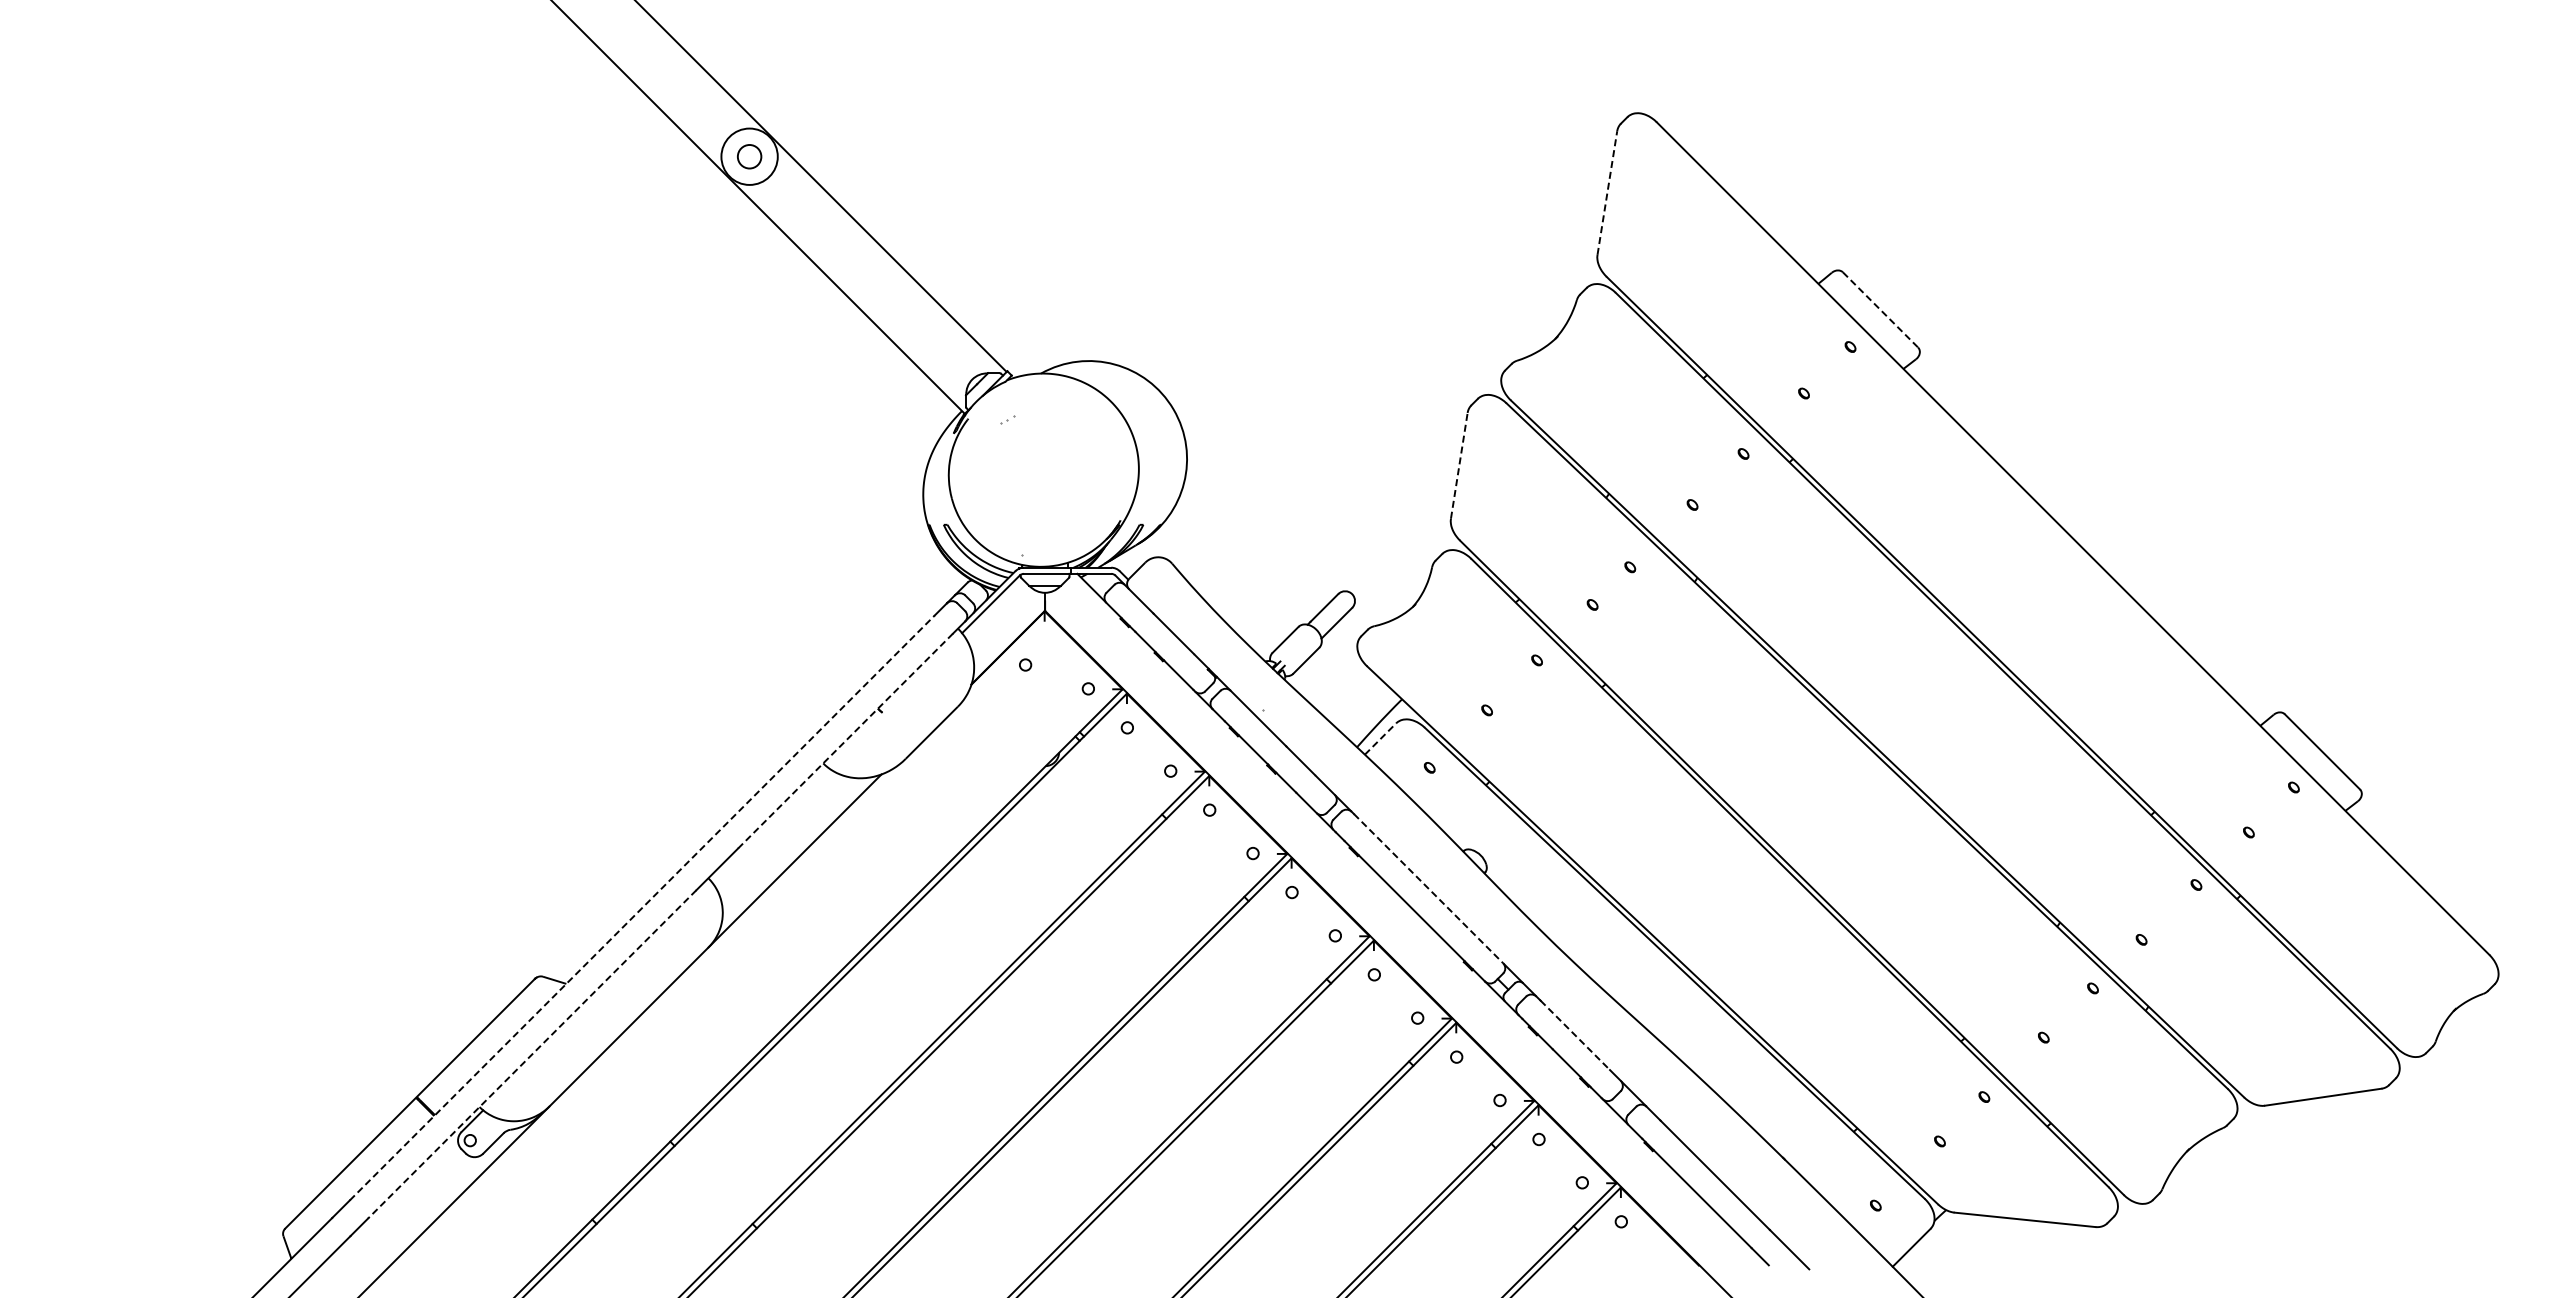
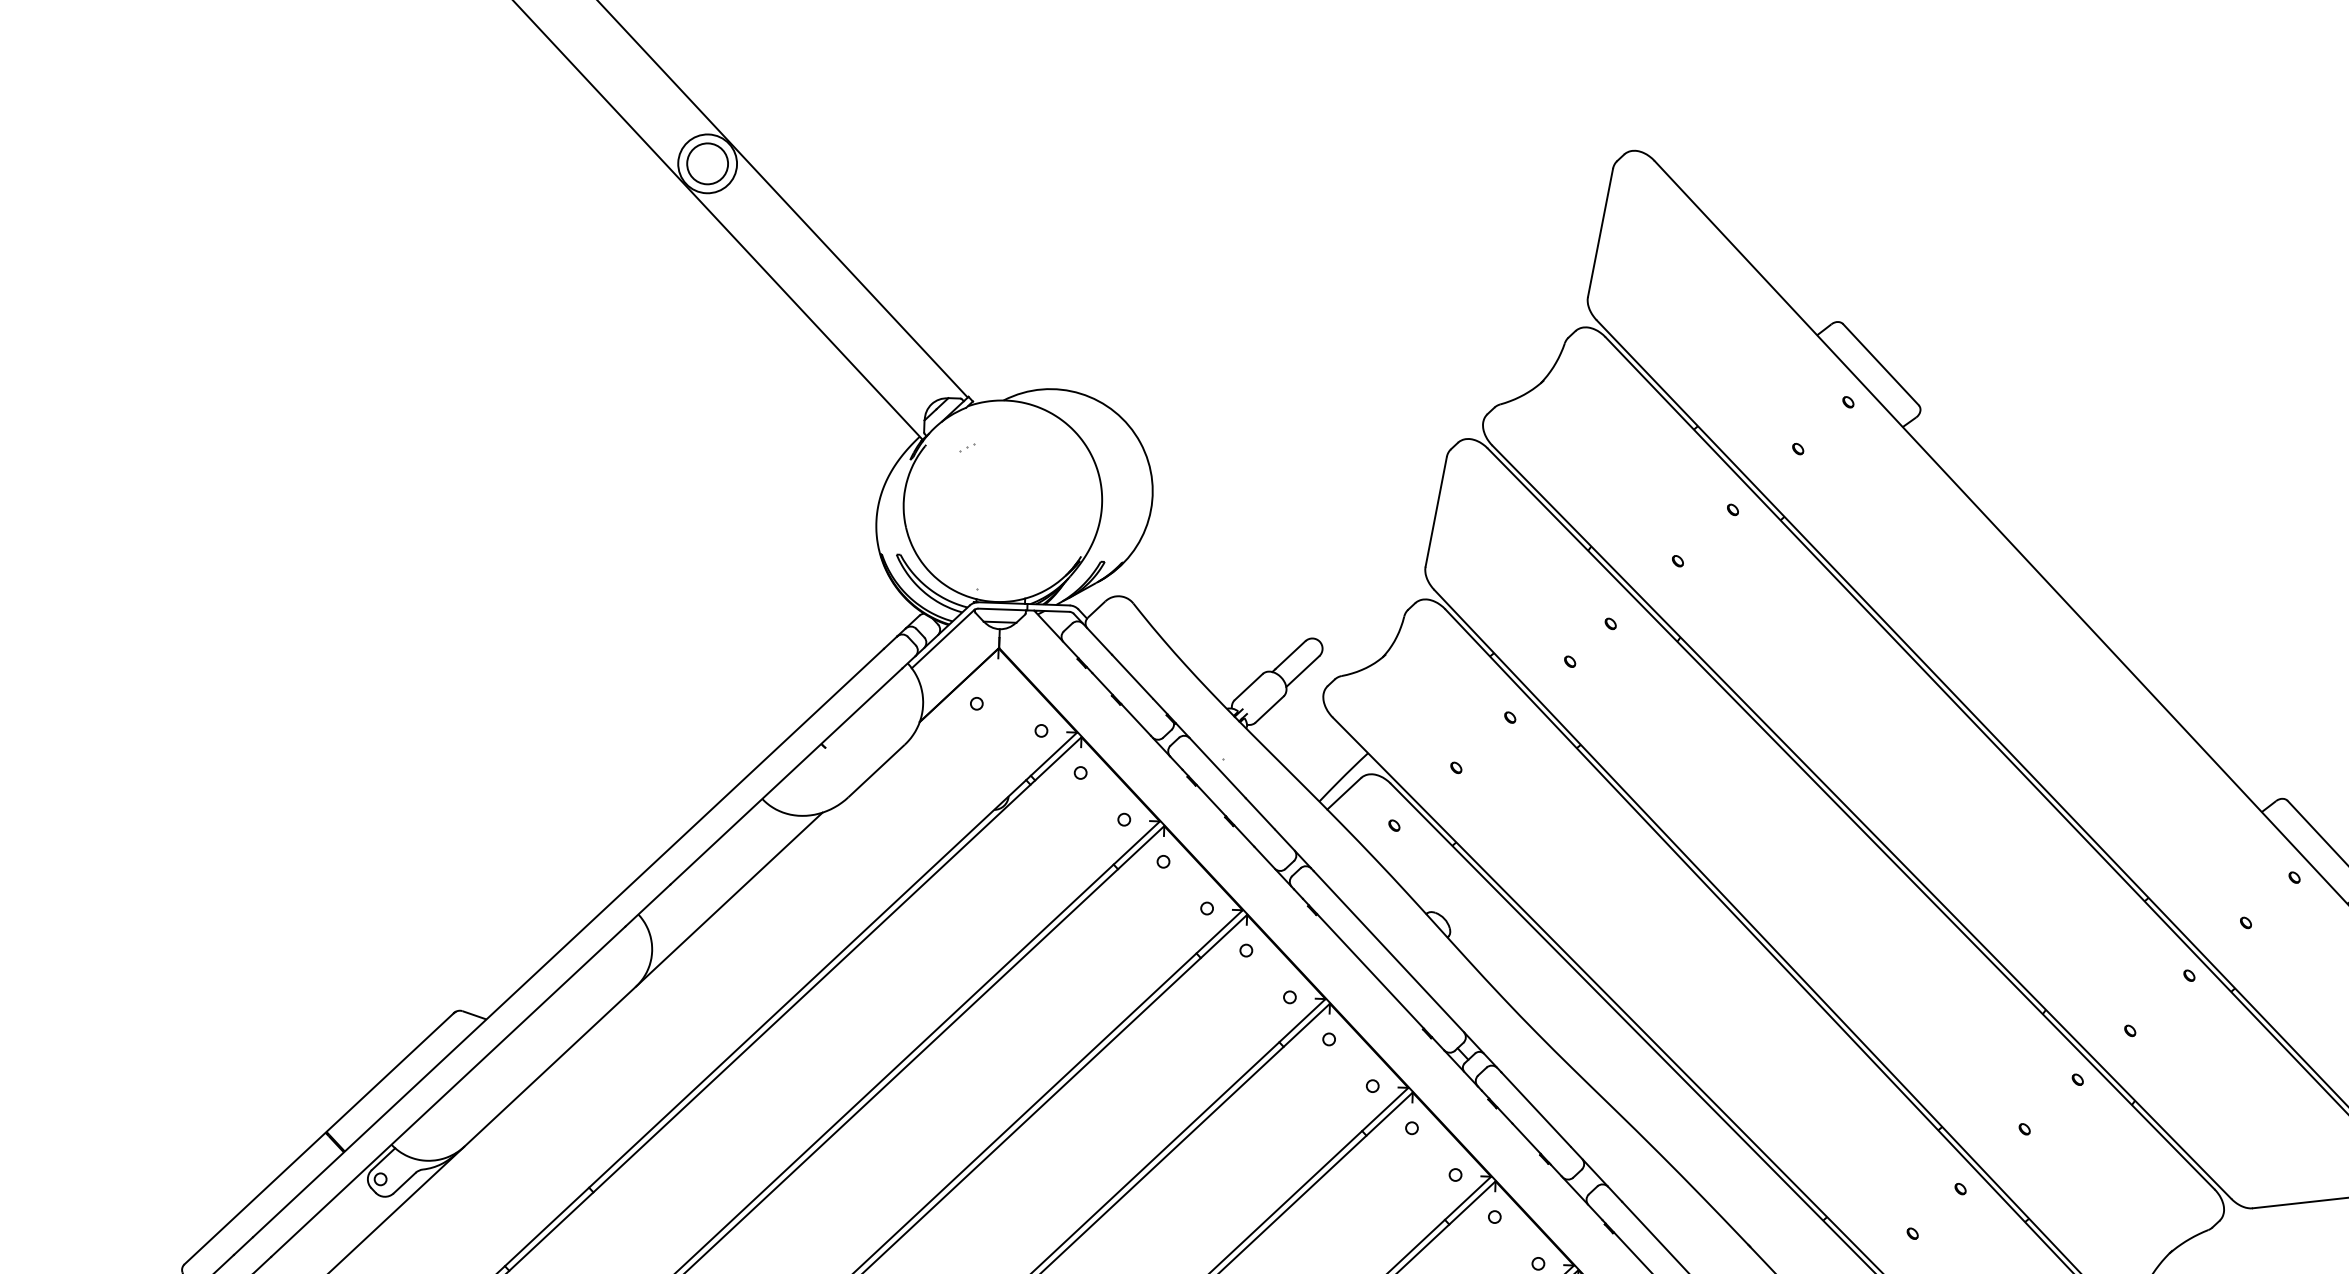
circle: (749, 156) -> (707, 163), size x1.67
line: (1607, 193) -> (1600, 233), dashed -> solid
line: (1880, 310) -> (1880, 365), dashed -> solid
line: (1459, 465) -> (1436, 511), dashed -> solid
line: (1380, 738) -> (1344, 793), dashed -> solid
line: (845, 741) -> (786, 776), dashed -> solid
line: (1428, 888) -> (1388, 951), dashed -> solid
line: (642, 907) -> (568, 942), dashed -> solid
line: (1574, 1035) -> (1535, 1109), dashed -> solid
line: (531, 1054) -> (447, 1091), dashed -> solid

